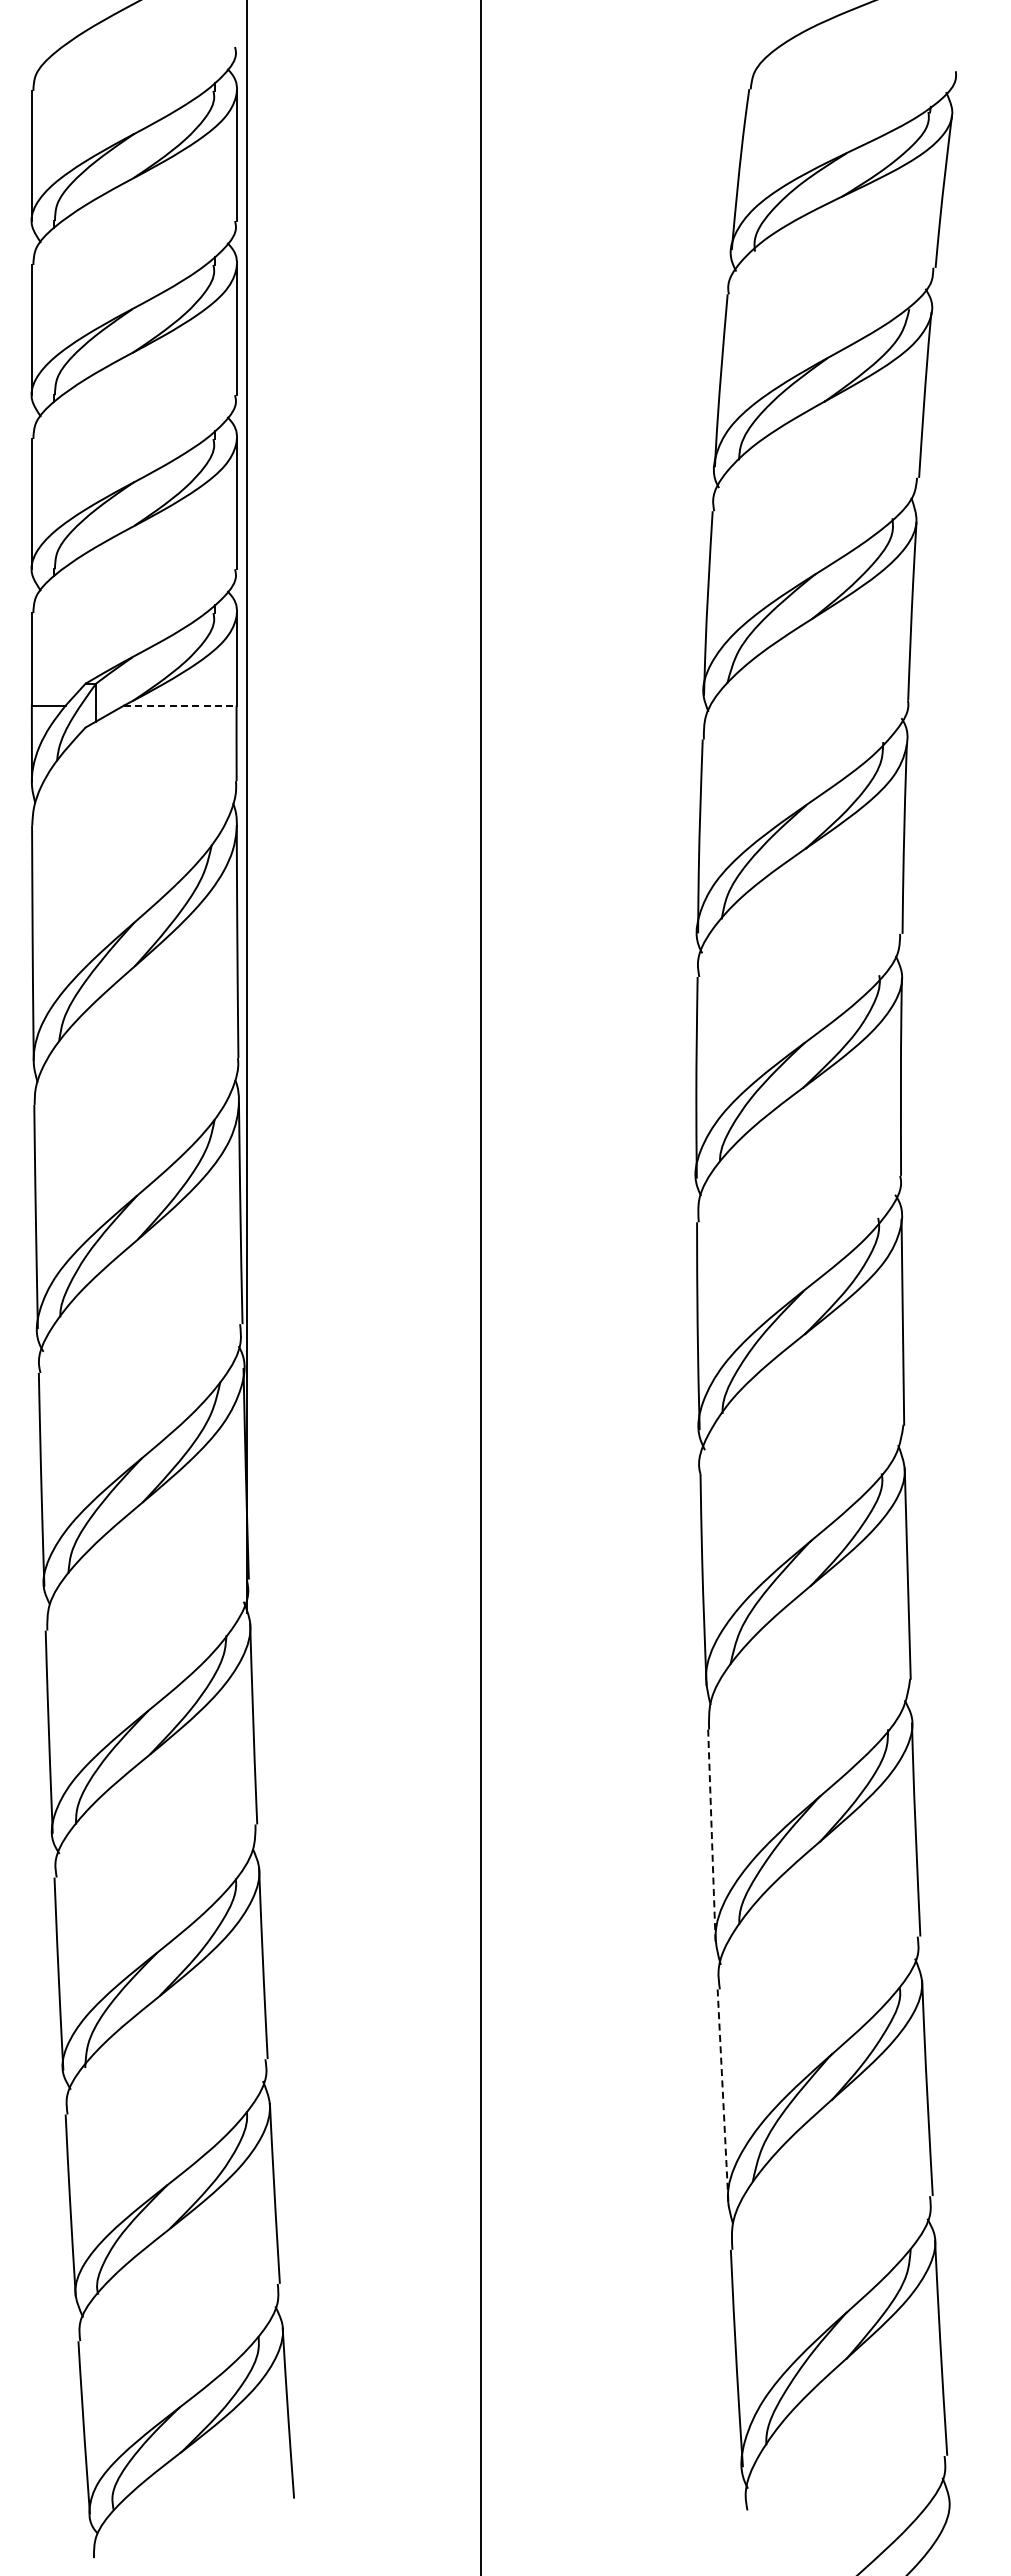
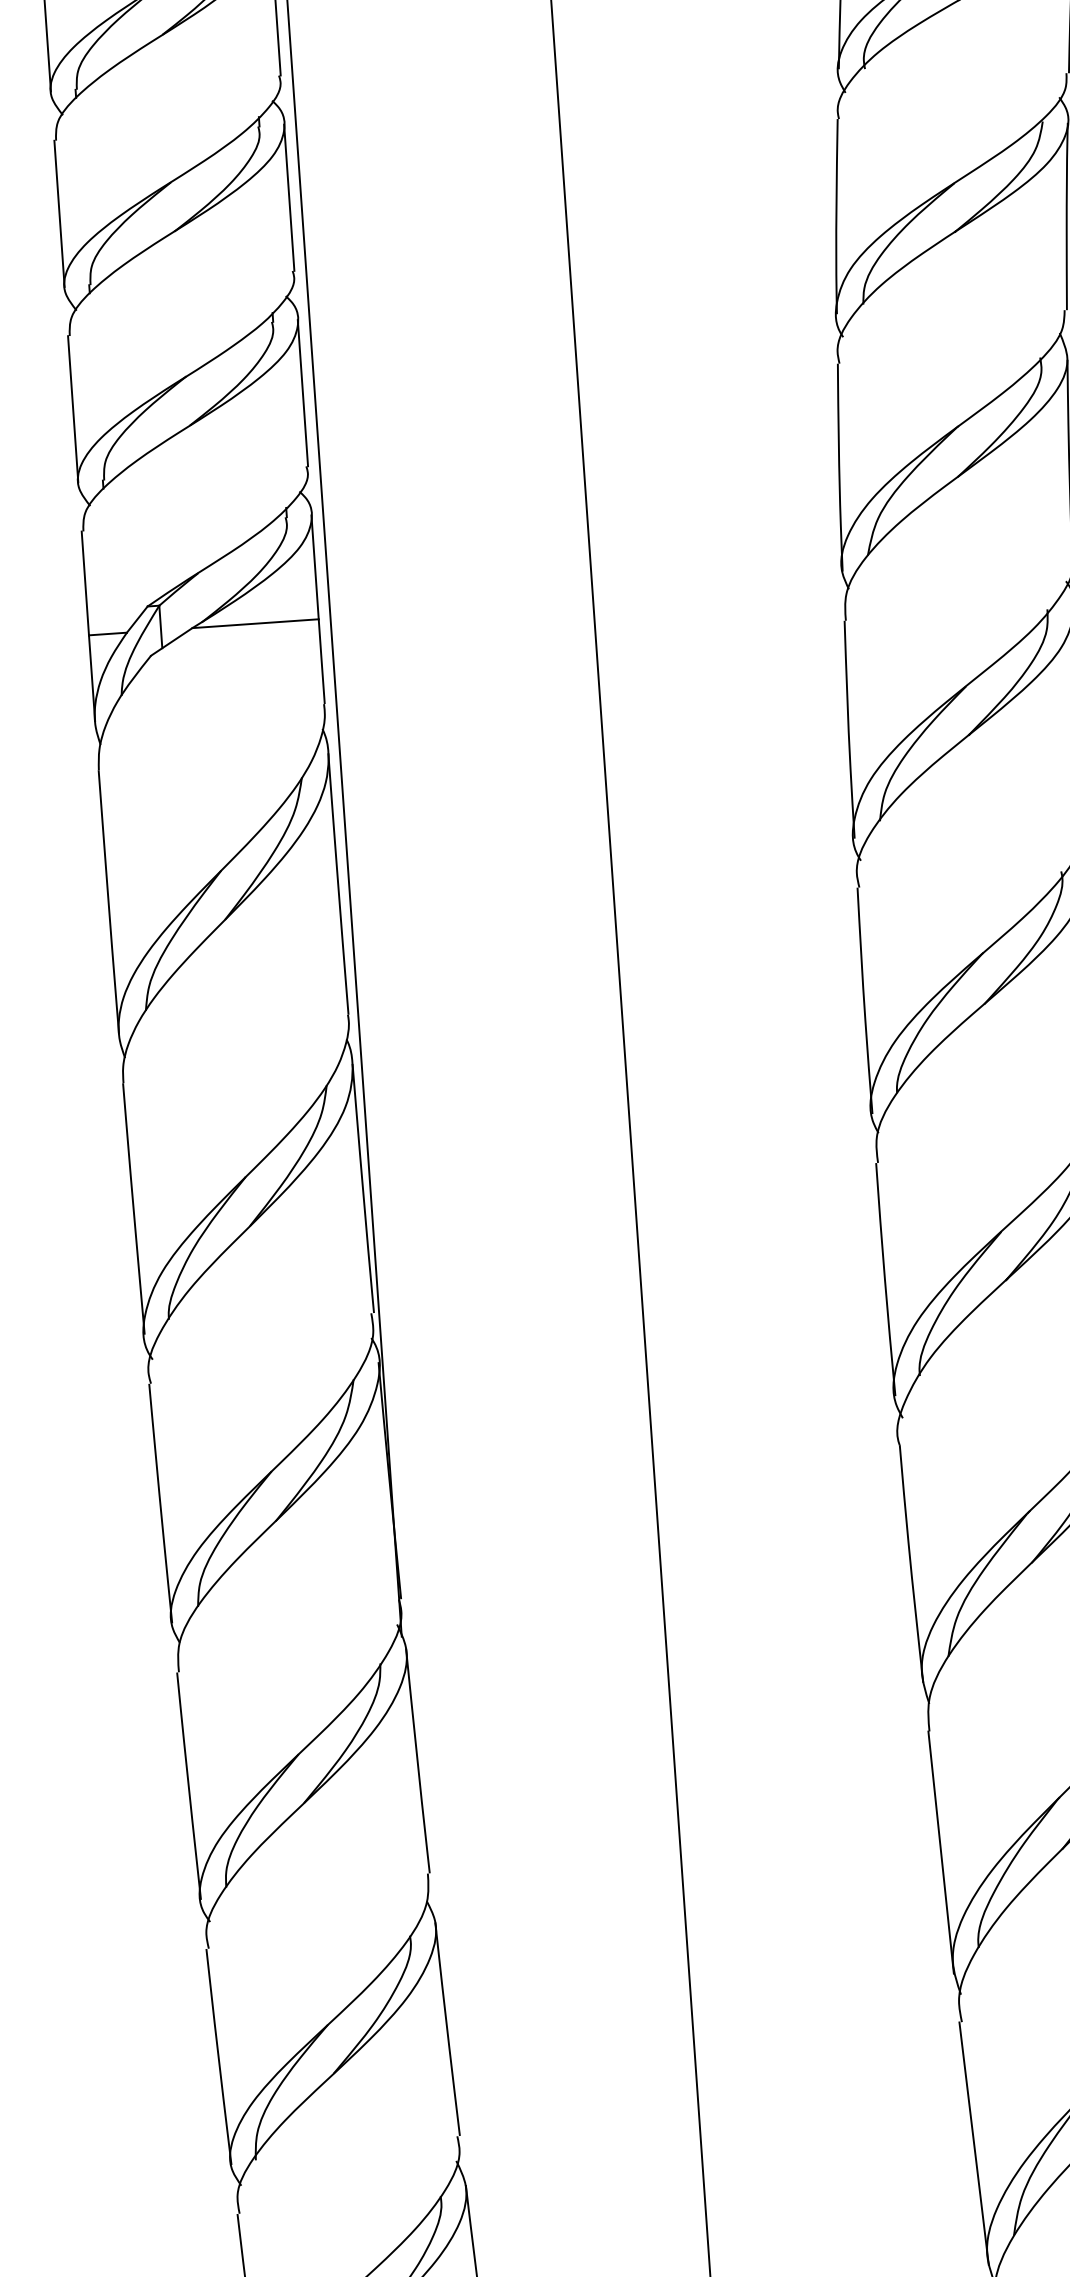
line: (180, 705) -> (255, 623), dashed -> solid
line: (711, 1838) -> (940, 1853), dashed -> solid
line: (723, 2097) -> (974, 2143), dashed -> solid

